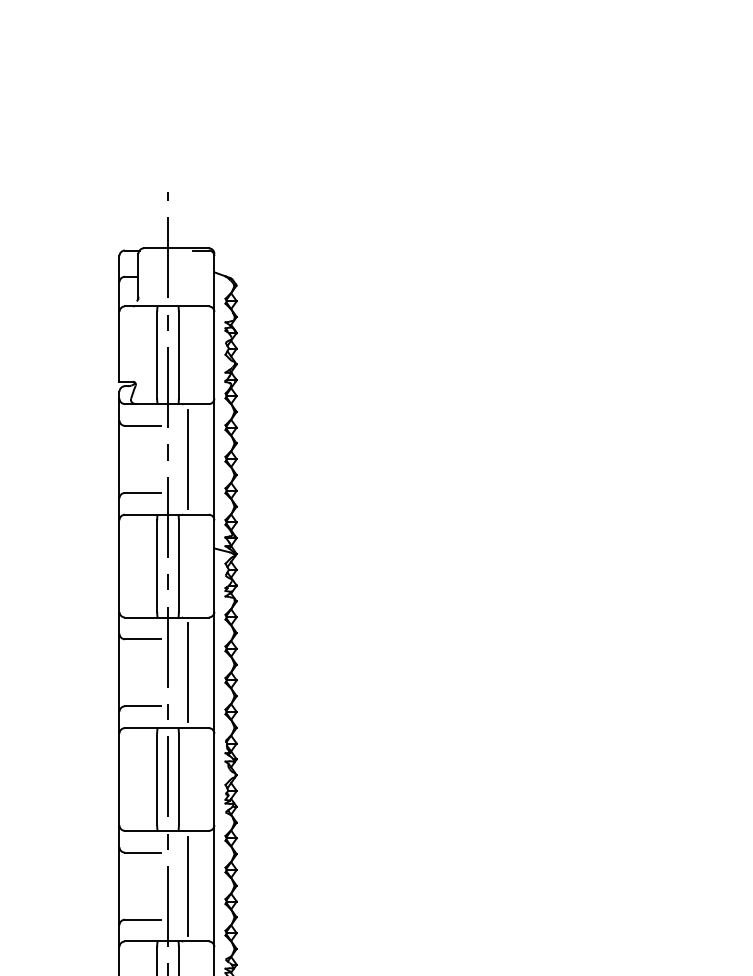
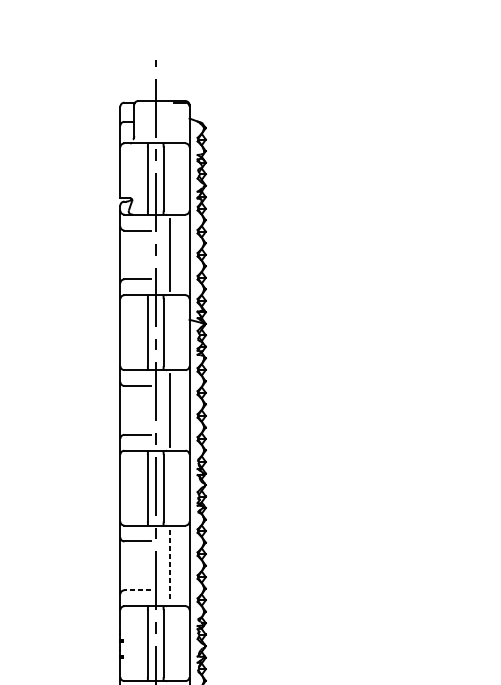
line: (187, 886) -> (169, 566), solid -> dashed
line: (142, 919) -> (137, 590), solid -> dashed

